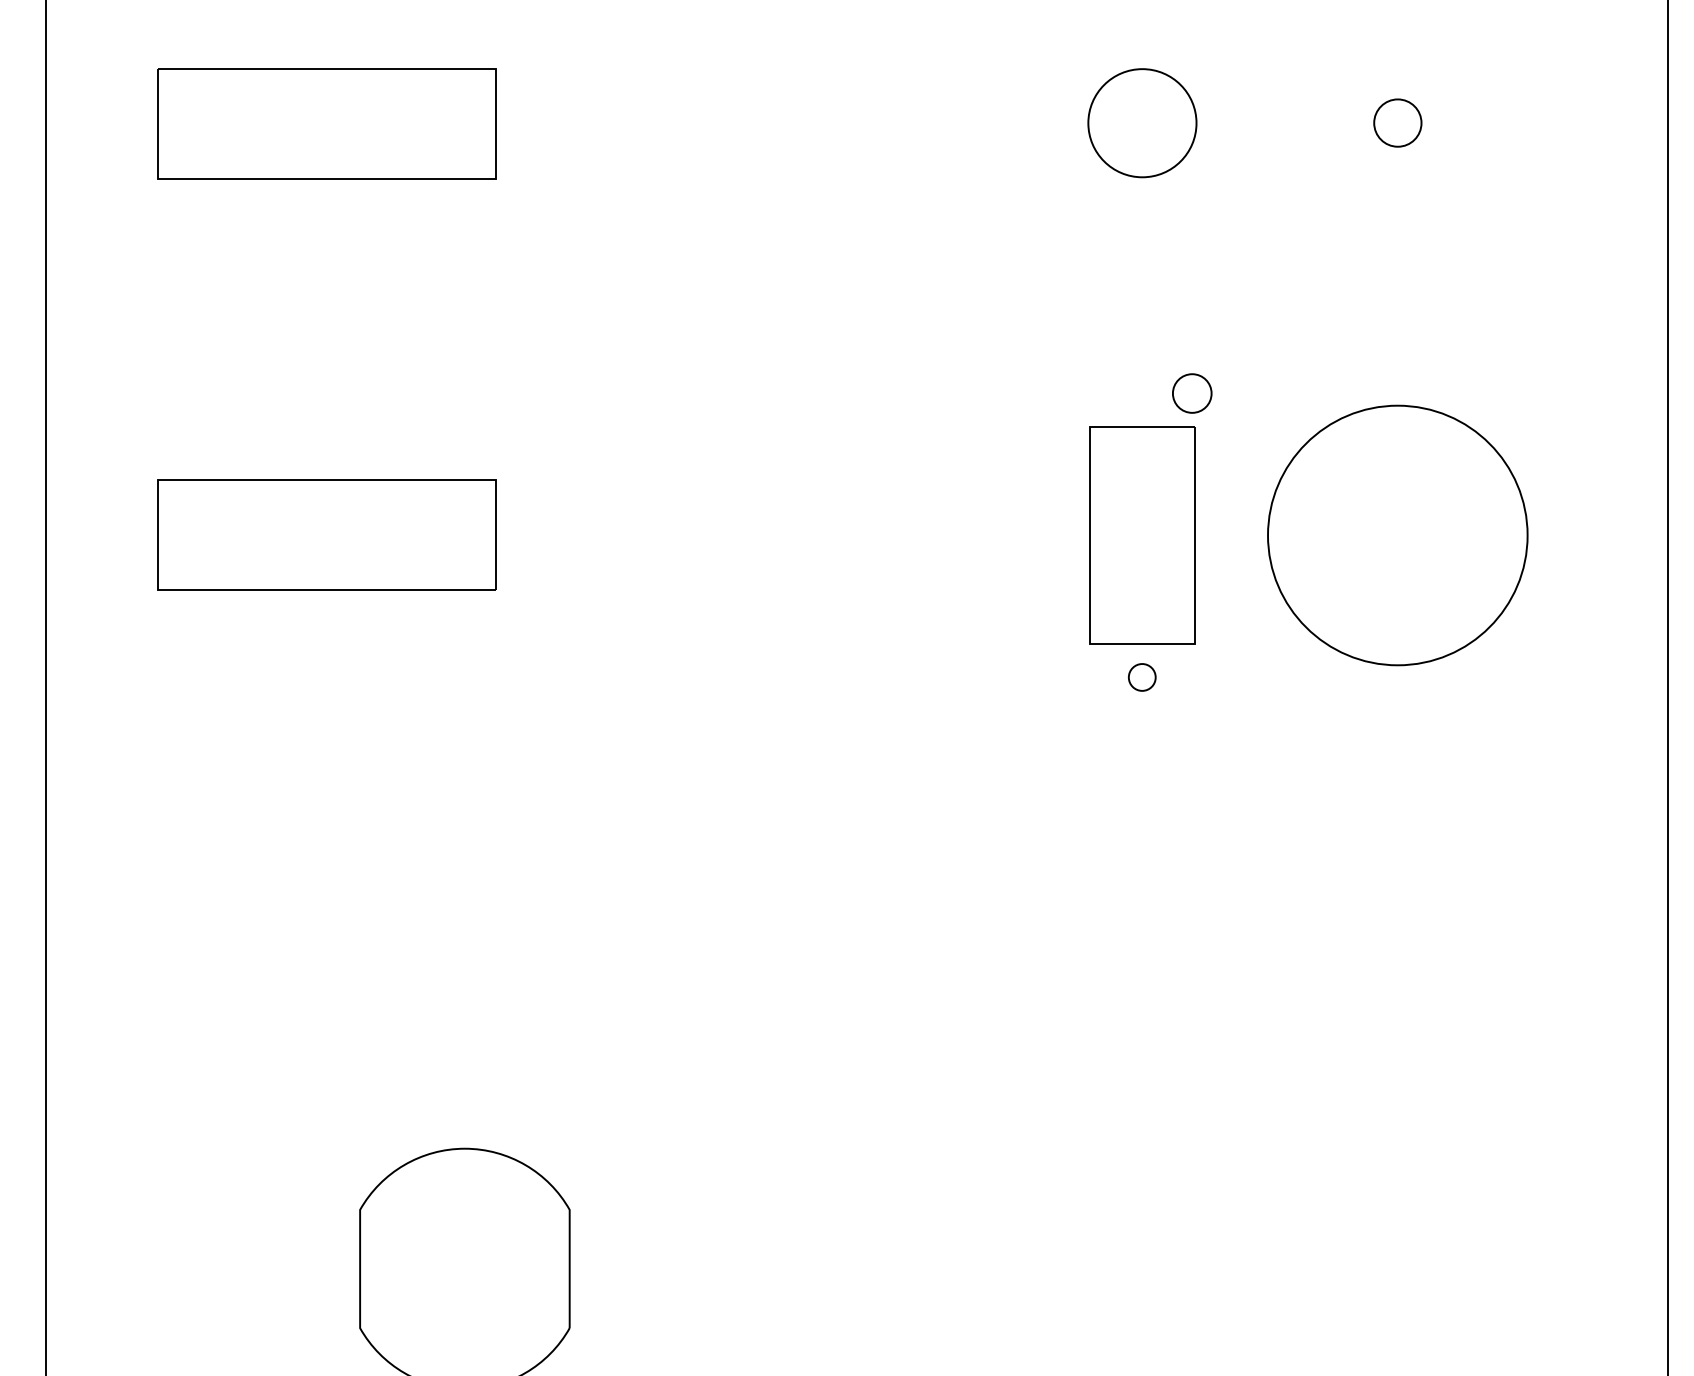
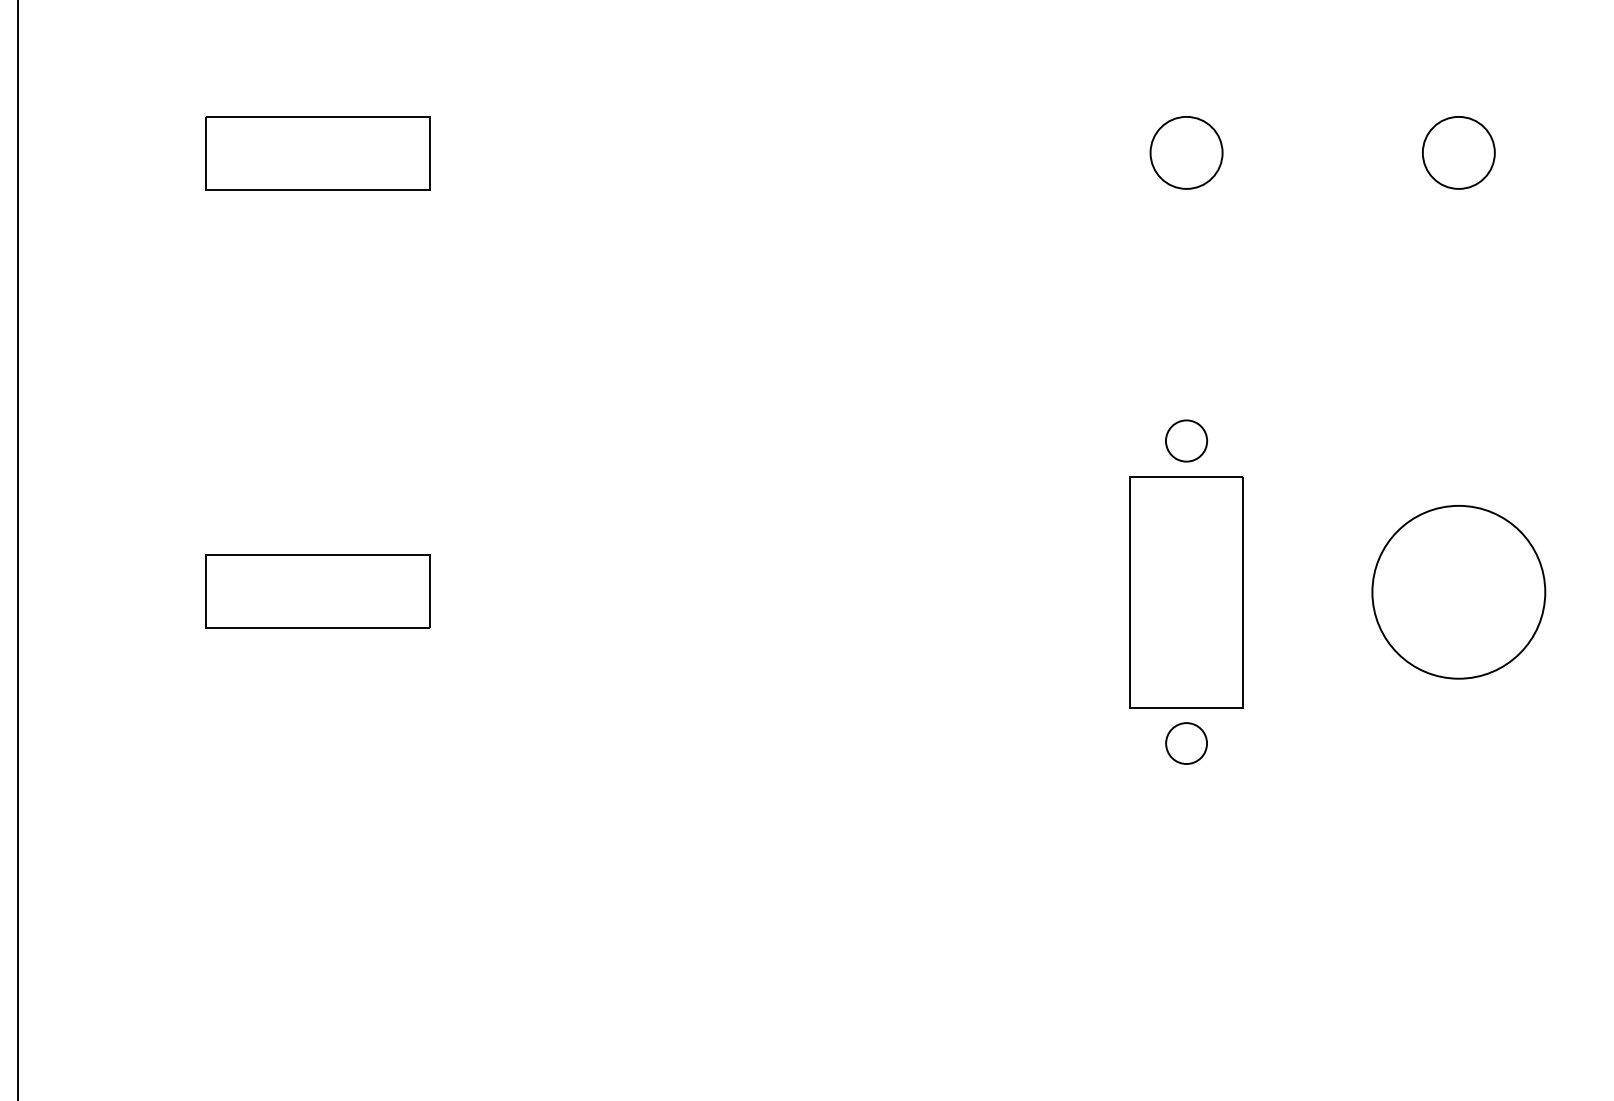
circle: (1141, 122) -> (1185, 152), size x0.62
circle: (1397, 122) -> (1458, 152), size x1.43
part: (326, 123) -> (317, 153), size x0.62
circle: (1192, 393) -> (1186, 440), moved
part: (326, 534) -> (317, 591), size x0.62
circle: (1397, 535) -> (1458, 592), size x0.62
circle: (1142, 677) -> (1186, 743), size x1.43

